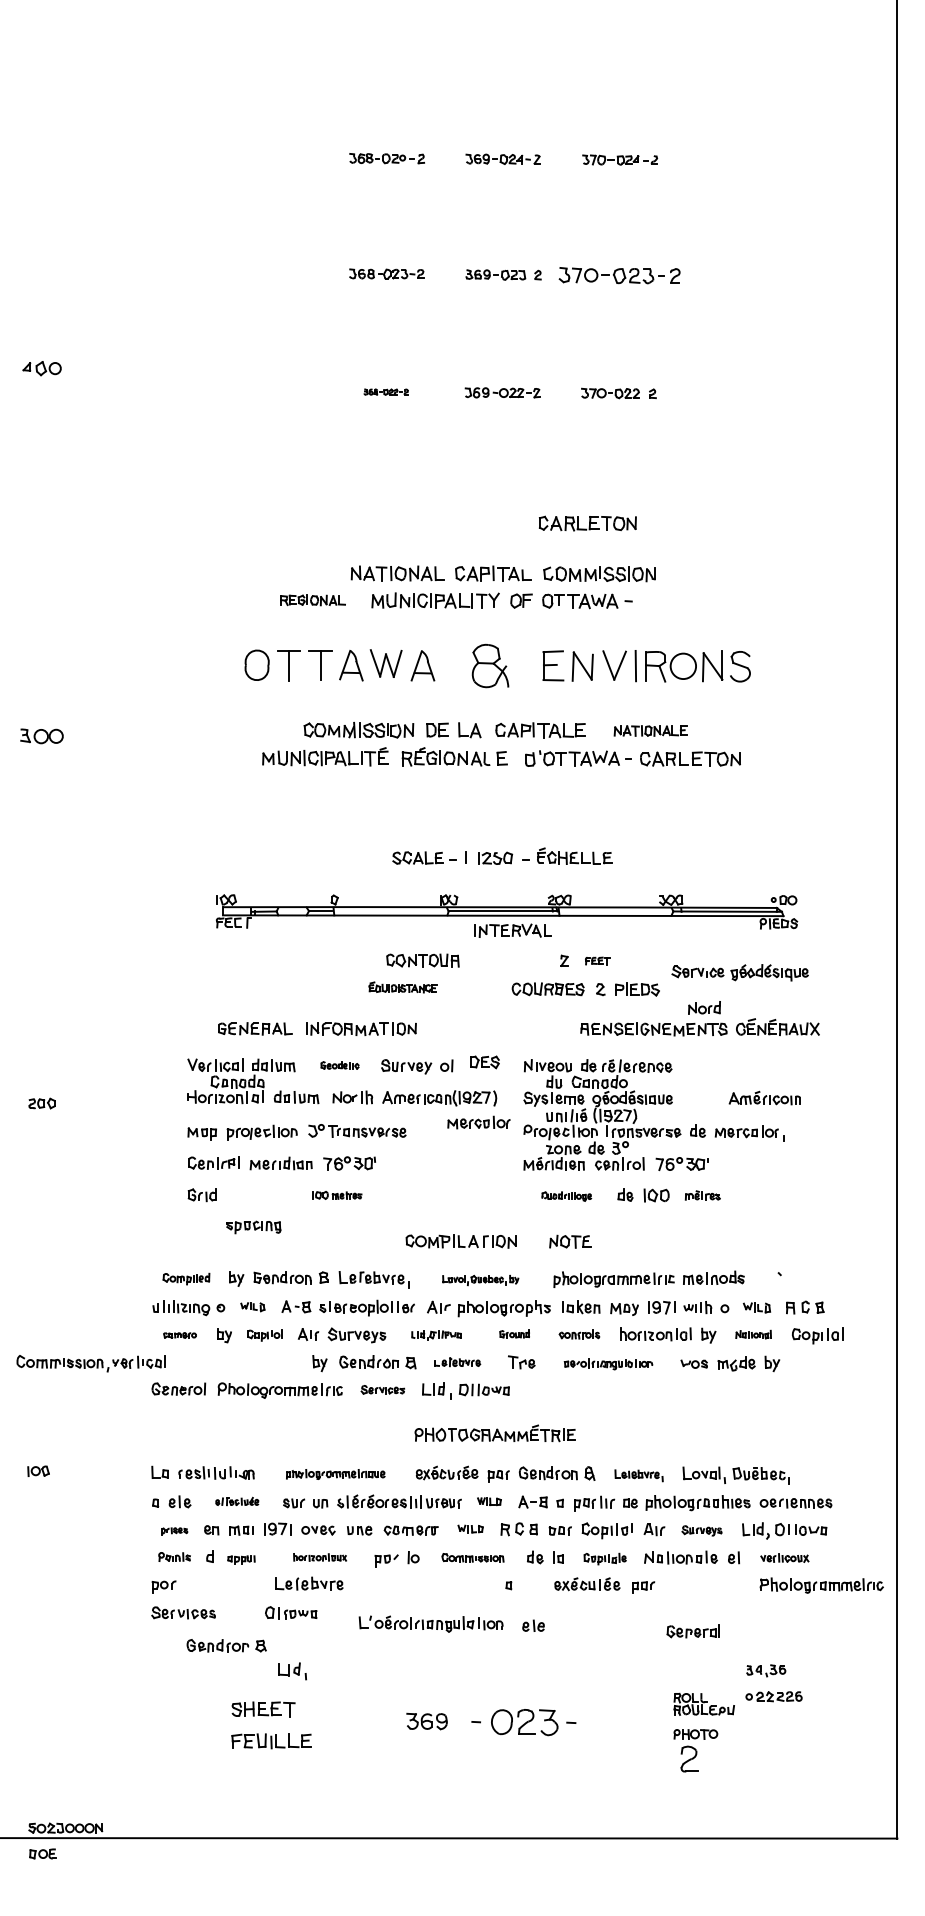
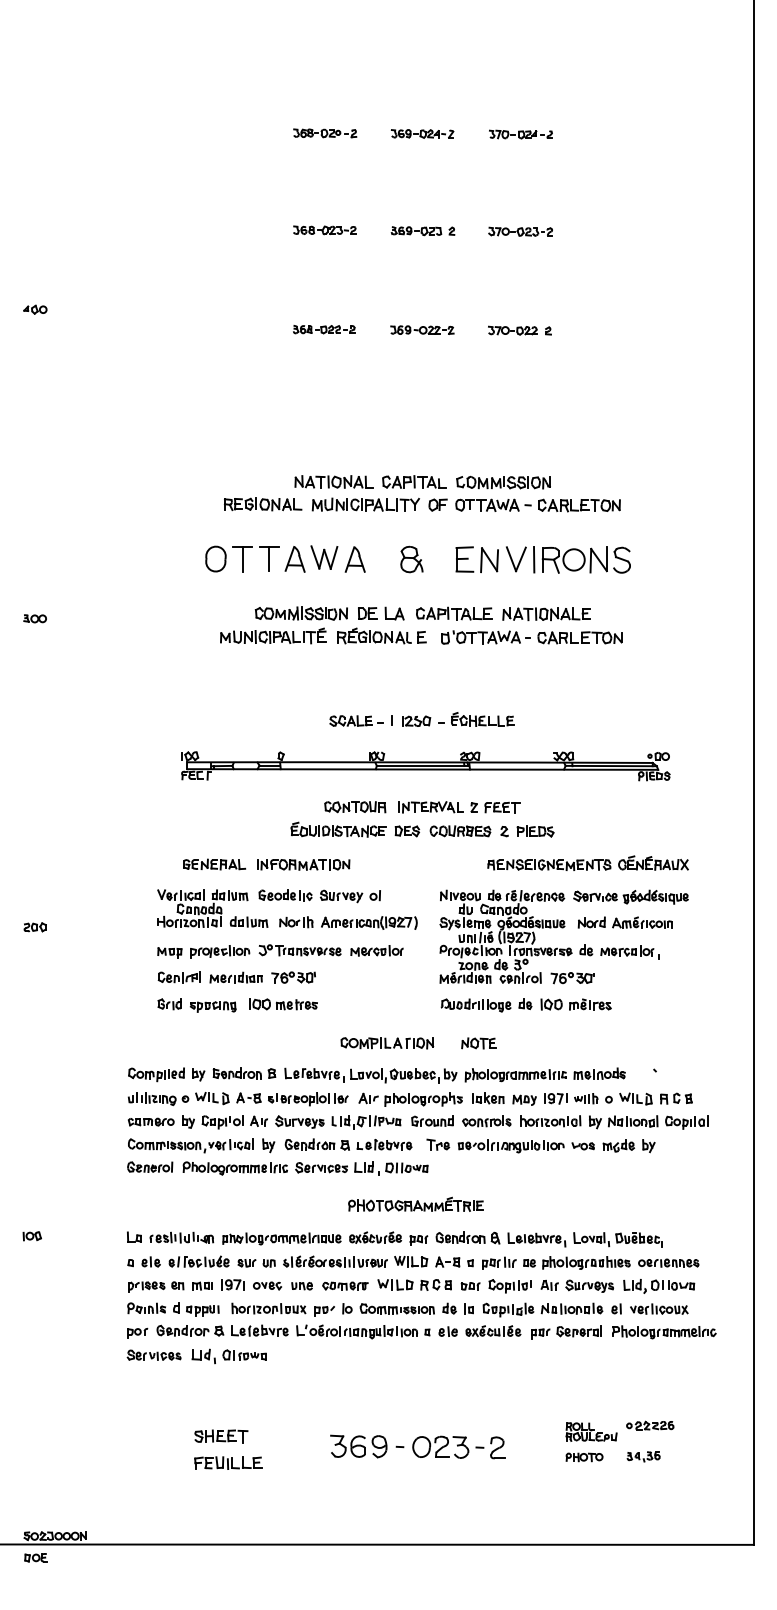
part: (619, 275) -> (520, 231), size x0.62
part: (42, 368) -> (35, 309), size x0.71
part: (386, 391) -> (324, 329), size x1.67
part: (587, 523) -> (579, 505), moved
part: (312, 600) -> (262, 504), size x1.43
part: (489, 665) -> (411, 559), size x0.71
part: (650, 730) -> (546, 613), size x1.43
part: (41, 736) -> (34, 618), size x0.62
part: (512, 930) -> (430, 807), moved
part: (597, 960) -> (501, 807), size x1.67
part: (739, 972) -> (630, 897), moved
part: (402, 987) -> (338, 829), size x1.67
part: (704, 1007) -> (591, 922), moved
part: (484, 1062) -> (406, 831), moved
part: (339, 1065) -> (285, 895), size x1.67
part: (478, 1122) -> (376, 950), moved
part: (337, 1195) -> (283, 1004), size x1.67
part: (702, 1195) -> (590, 1004), size x1.43
part: (566, 1196) -> (475, 1005), size x1.67
part: (253, 1227) -> (212, 1007), moved
part: (186, 1278) -> (156, 1074), size x1.43
part: (480, 1280) -> (403, 1075), size x1.67
part: (252, 1306) -> (212, 1097), size x1.67
part: (756, 1307) -> (635, 1098), size x1.43
part: (514, 1333) -> (432, 1120), size x1.67
part: (579, 1334) -> (486, 1121), size x1.43
part: (753, 1334) -> (632, 1121), size x1.67
part: (179, 1335) -> (150, 1122), size x1.67
part: (264, 1335) -> (222, 1122), size x1.43
part: (436, 1335) -> (366, 1122), size x1.67
part: (457, 1361) -> (384, 1144), size x1.43
part: (90, 1363) -> (190, 1145), moved
part: (608, 1364) -> (511, 1146), size x1.43
part: (382, 1389) -> (321, 1167), size x1.43
part: (335, 1474) -> (281, 1238), size x1.43
part: (638, 1475) -> (536, 1239), size x1.43
part: (237, 1501) -> (199, 1261), size x1.67
part: (489, 1501) -> (411, 1261), size x1.67
part: (470, 1528) -> (395, 1284), size x1.67
part: (701, 1530) -> (589, 1286), size x1.43
part: (174, 1531) -> (146, 1286), size x1.67
part: (174, 1556) -> (146, 1307), size x1.43
part: (319, 1557) -> (268, 1308), size x1.67
part: (472, 1557) -> (396, 1308), size x1.43
part: (784, 1557) -> (659, 1308), size x1.43
part: (604, 1558) -> (507, 1309), size x1.43
part: (241, 1559) -> (202, 1310), size x1.43
part: (821, 1585) -> (664, 1332), moved
part: (430, 1623) -> (356, 1331), moved
part: (533, 1625) -> (448, 1331), moved
part: (692, 1631) -> (578, 1331), moved
part: (226, 1645) -> (190, 1330), moved
part: (766, 1670) -> (643, 1456), moved
part: (292, 1671) -> (203, 1356), moved
part: (426, 1721) -> (358, 1446), size x1.67
part: (689, 1758) -> (497, 1447), moved

